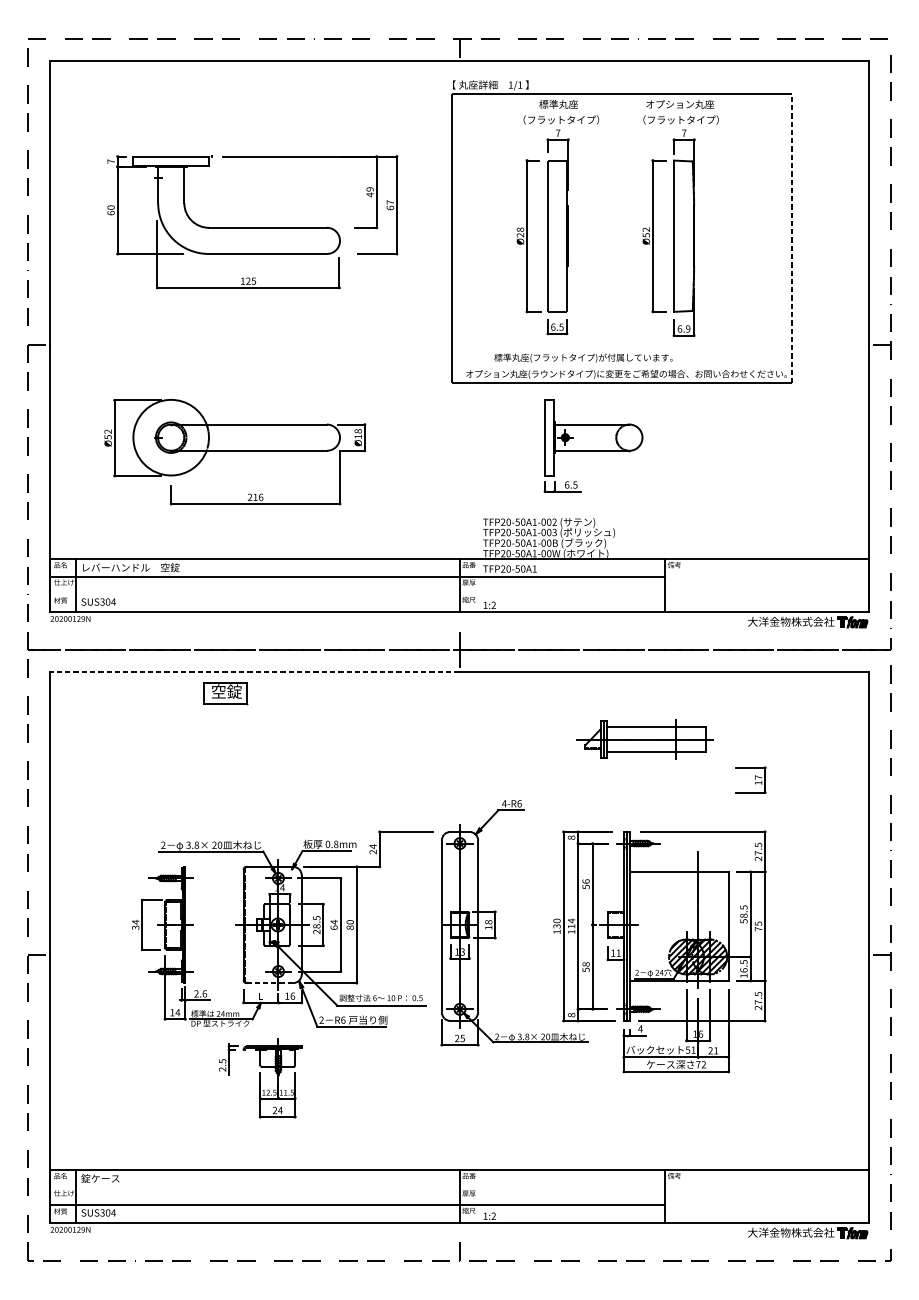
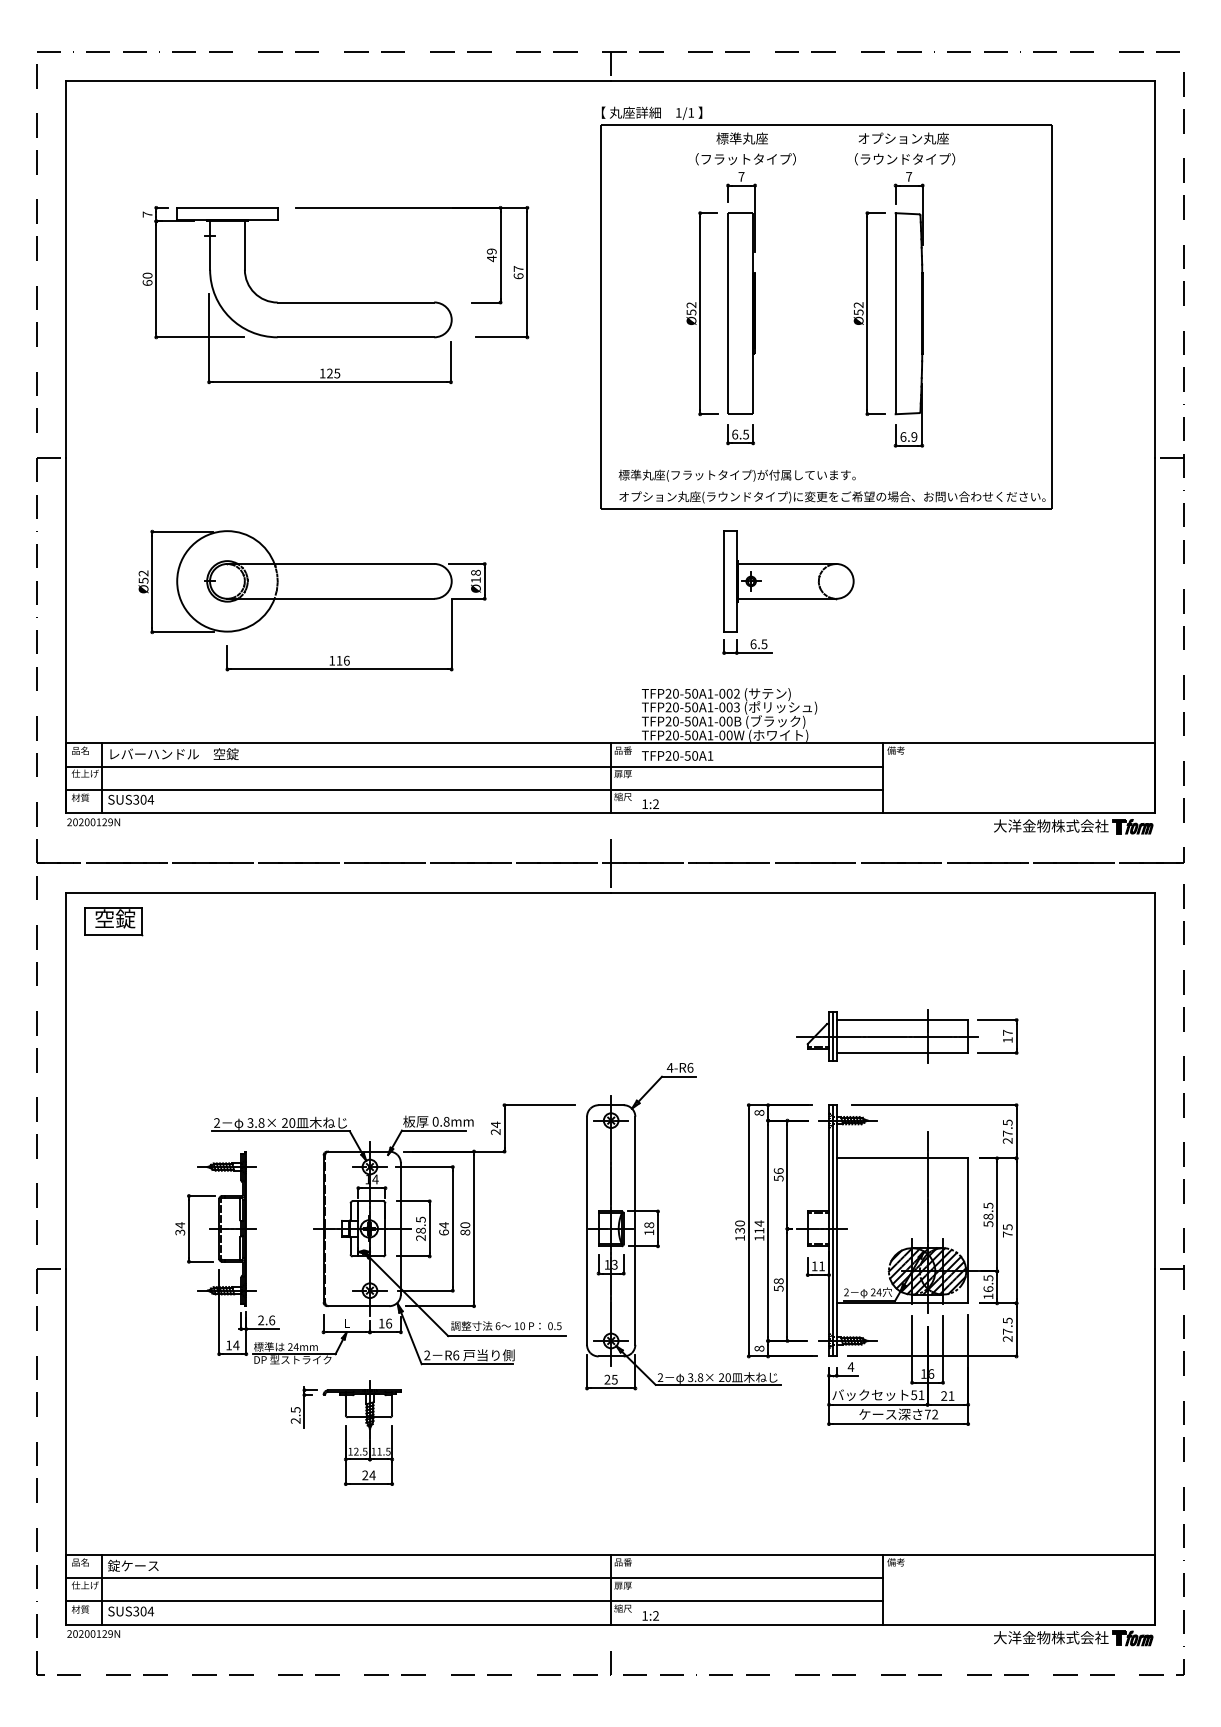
text: (665, 119) -> (884, 158), （フラットタイプ） -> （ラウンドタイプ）
text: (520, 232) -> (691, 308), Ø28 -> Ø52
line: (792, 238) -> (1052, 316), dashed -> solid
text: (582, 357) -> (736, 475), moved
text: (250, 497) -> (332, 660), 216 -> 116
line: (357, 594) -> (474, 789), added
line: (254, 672) -> (337, 893), dashed -> solid
part: (225, 693) -> (113, 921), moved
part: (645, 739) -> (887, 1036), moved
line: (269, 983) -> (358, 1306), dashed -> solid
line: (357, 1188) -> (474, 1578), added

